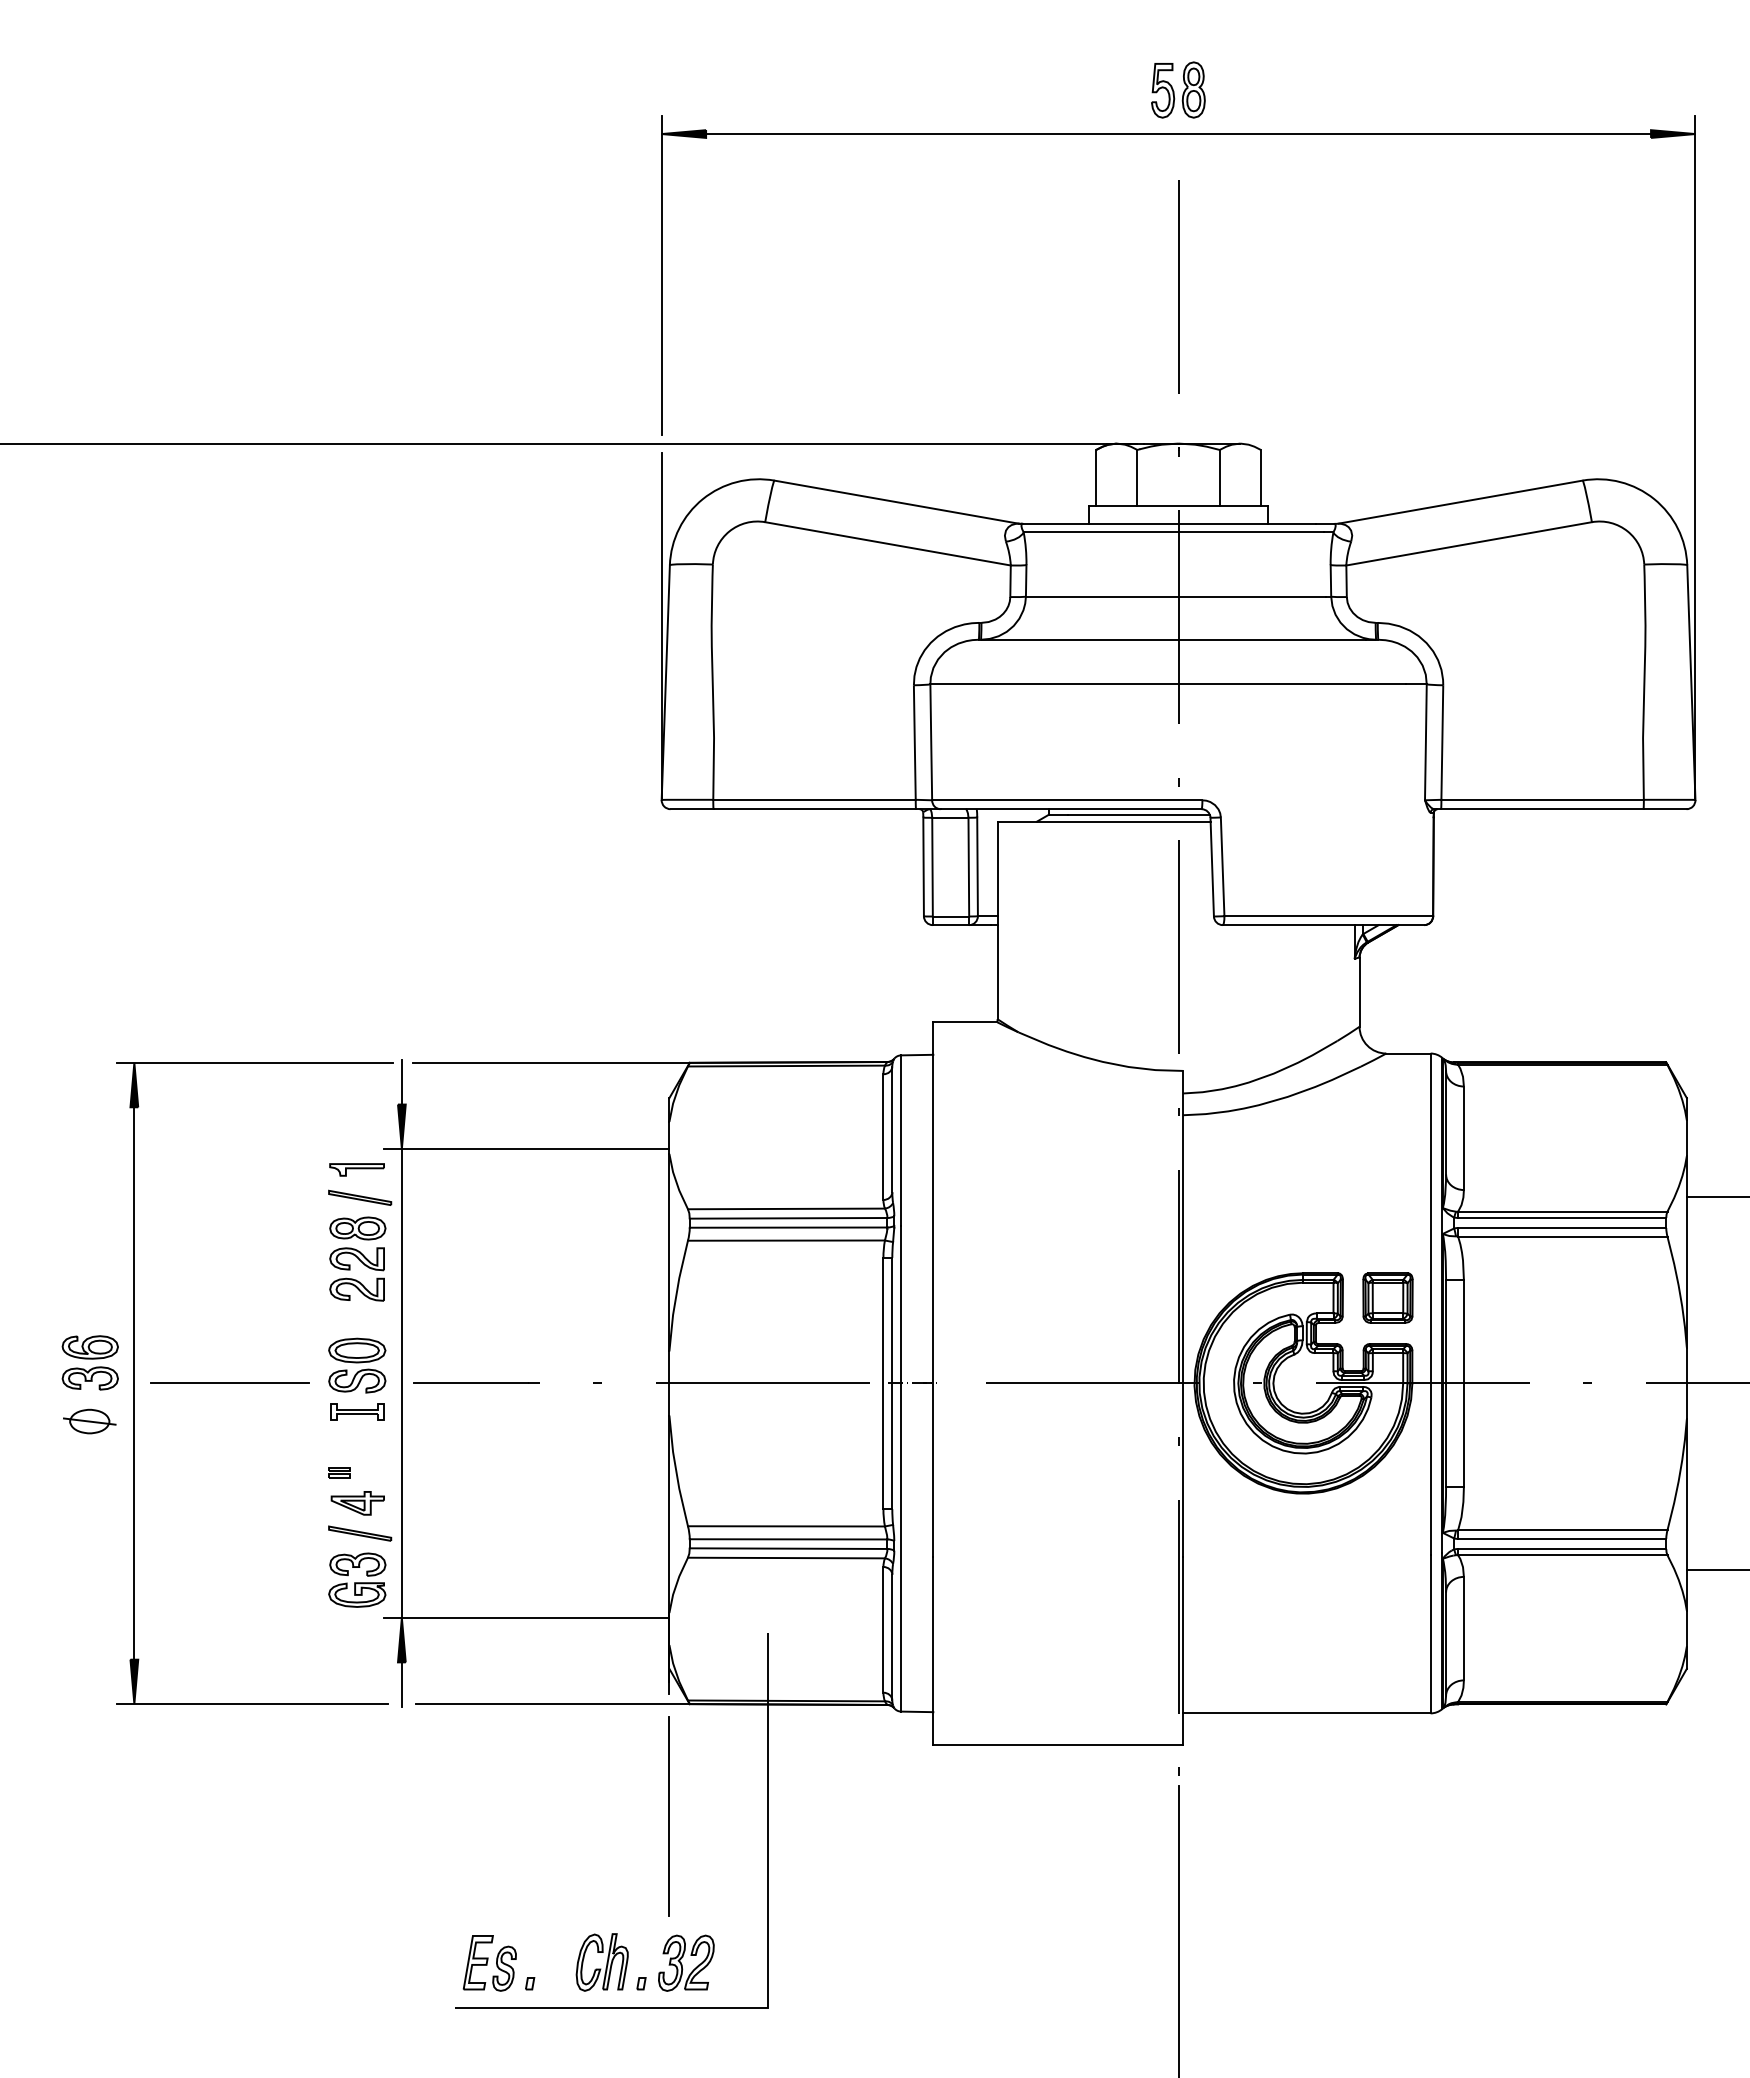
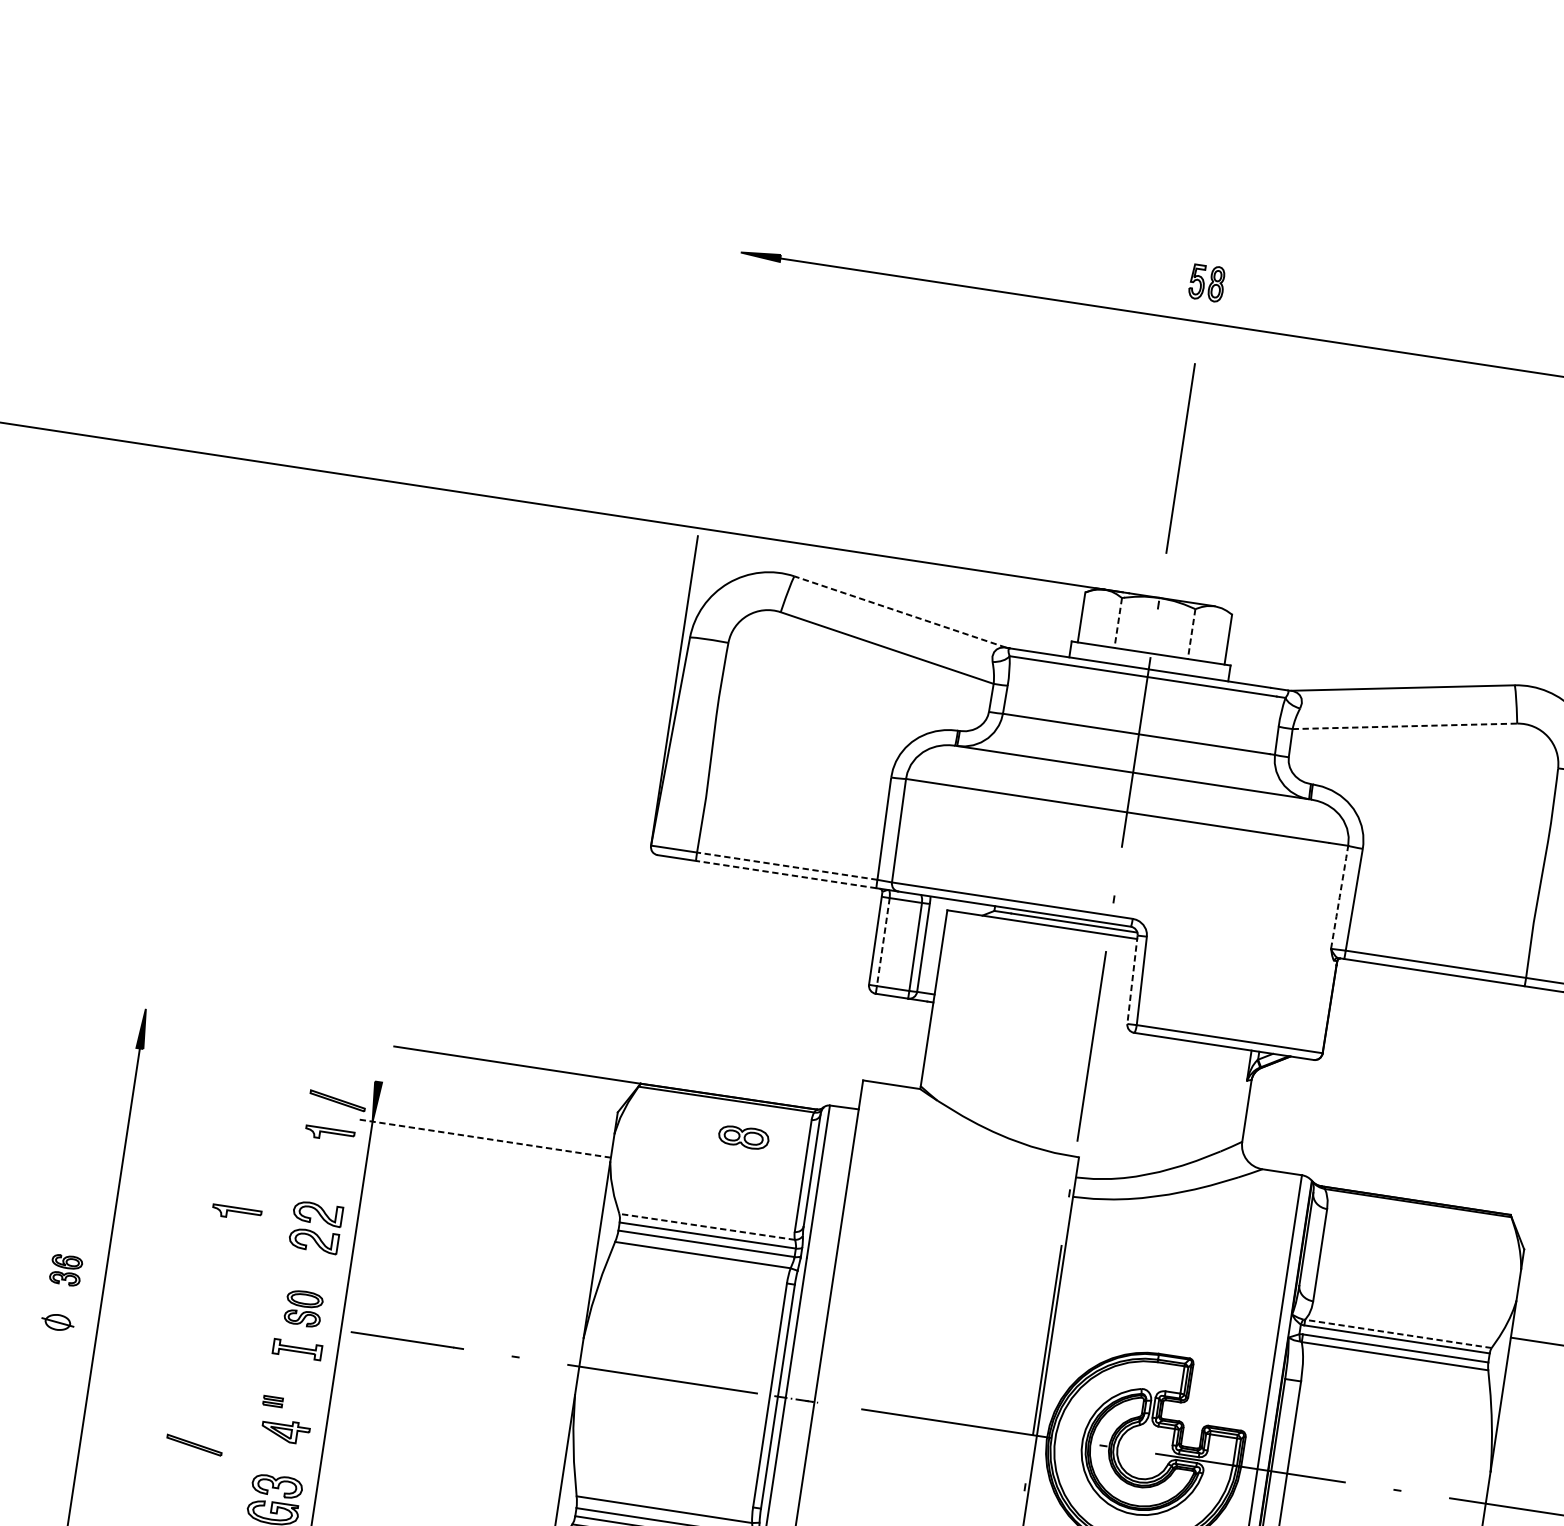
part: (1178, 89) -> (1207, 282), size x0.7
line: (661, 275) -> (721, 378), removed
line: (1137, 478) -> (1118, 623), solid -> dashed
line: (1219, 478) -> (1191, 634), solid -> dashed
line: (896, 502) -> (900, 612), solid -> dashed
line: (1469, 543) -> (1405, 726), solid -> dashed
arc: (1425, 742) -> (1339, 897), solid -> dashed
line: (814, 799) -> (787, 865), solid -> dashed
line: (814, 809) -> (785, 874), solid -> dashed
line: (932, 867) -> (883, 942), solid -> dashed
line: (1212, 867) -> (1132, 980), solid -> dashed
line: (254, 1062) -> (252, 1024), removed
line: (401, 1081) -> (381, 1061), removed
line: (526, 1148) -> (483, 1138), solid -> dashed
part: (360, 1197) -> (338, 1100), moved
line: (785, 1208) -> (706, 1226), solid -> dashed
line: (1562, 1211) -> (1398, 1333), solid -> dashed
part: (357, 1228) -> (743, 1137), moved
part: (267, 1271) -> (236, 1212), added
part: (1387, 1297) -> (1230, 1386), removed
part: (89, 1362) -> (65, 1269), size x0.6
part: (357, 1365) -> (303, 1308), size x0.7
line: (229, 1383) -> (187, 1307), removed
part: (89, 1421) -> (57, 1322), size x0.7
part: (360, 1533) -> (194, 1445), moved

